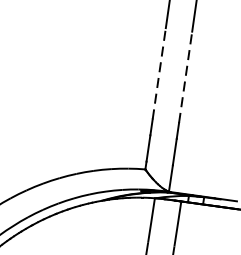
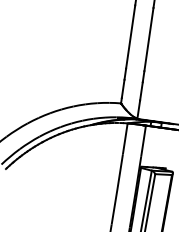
line: (159, 74) -> (130, 37), dashed -> solid
line: (184, 77) -> (148, 39), dashed -> solid

